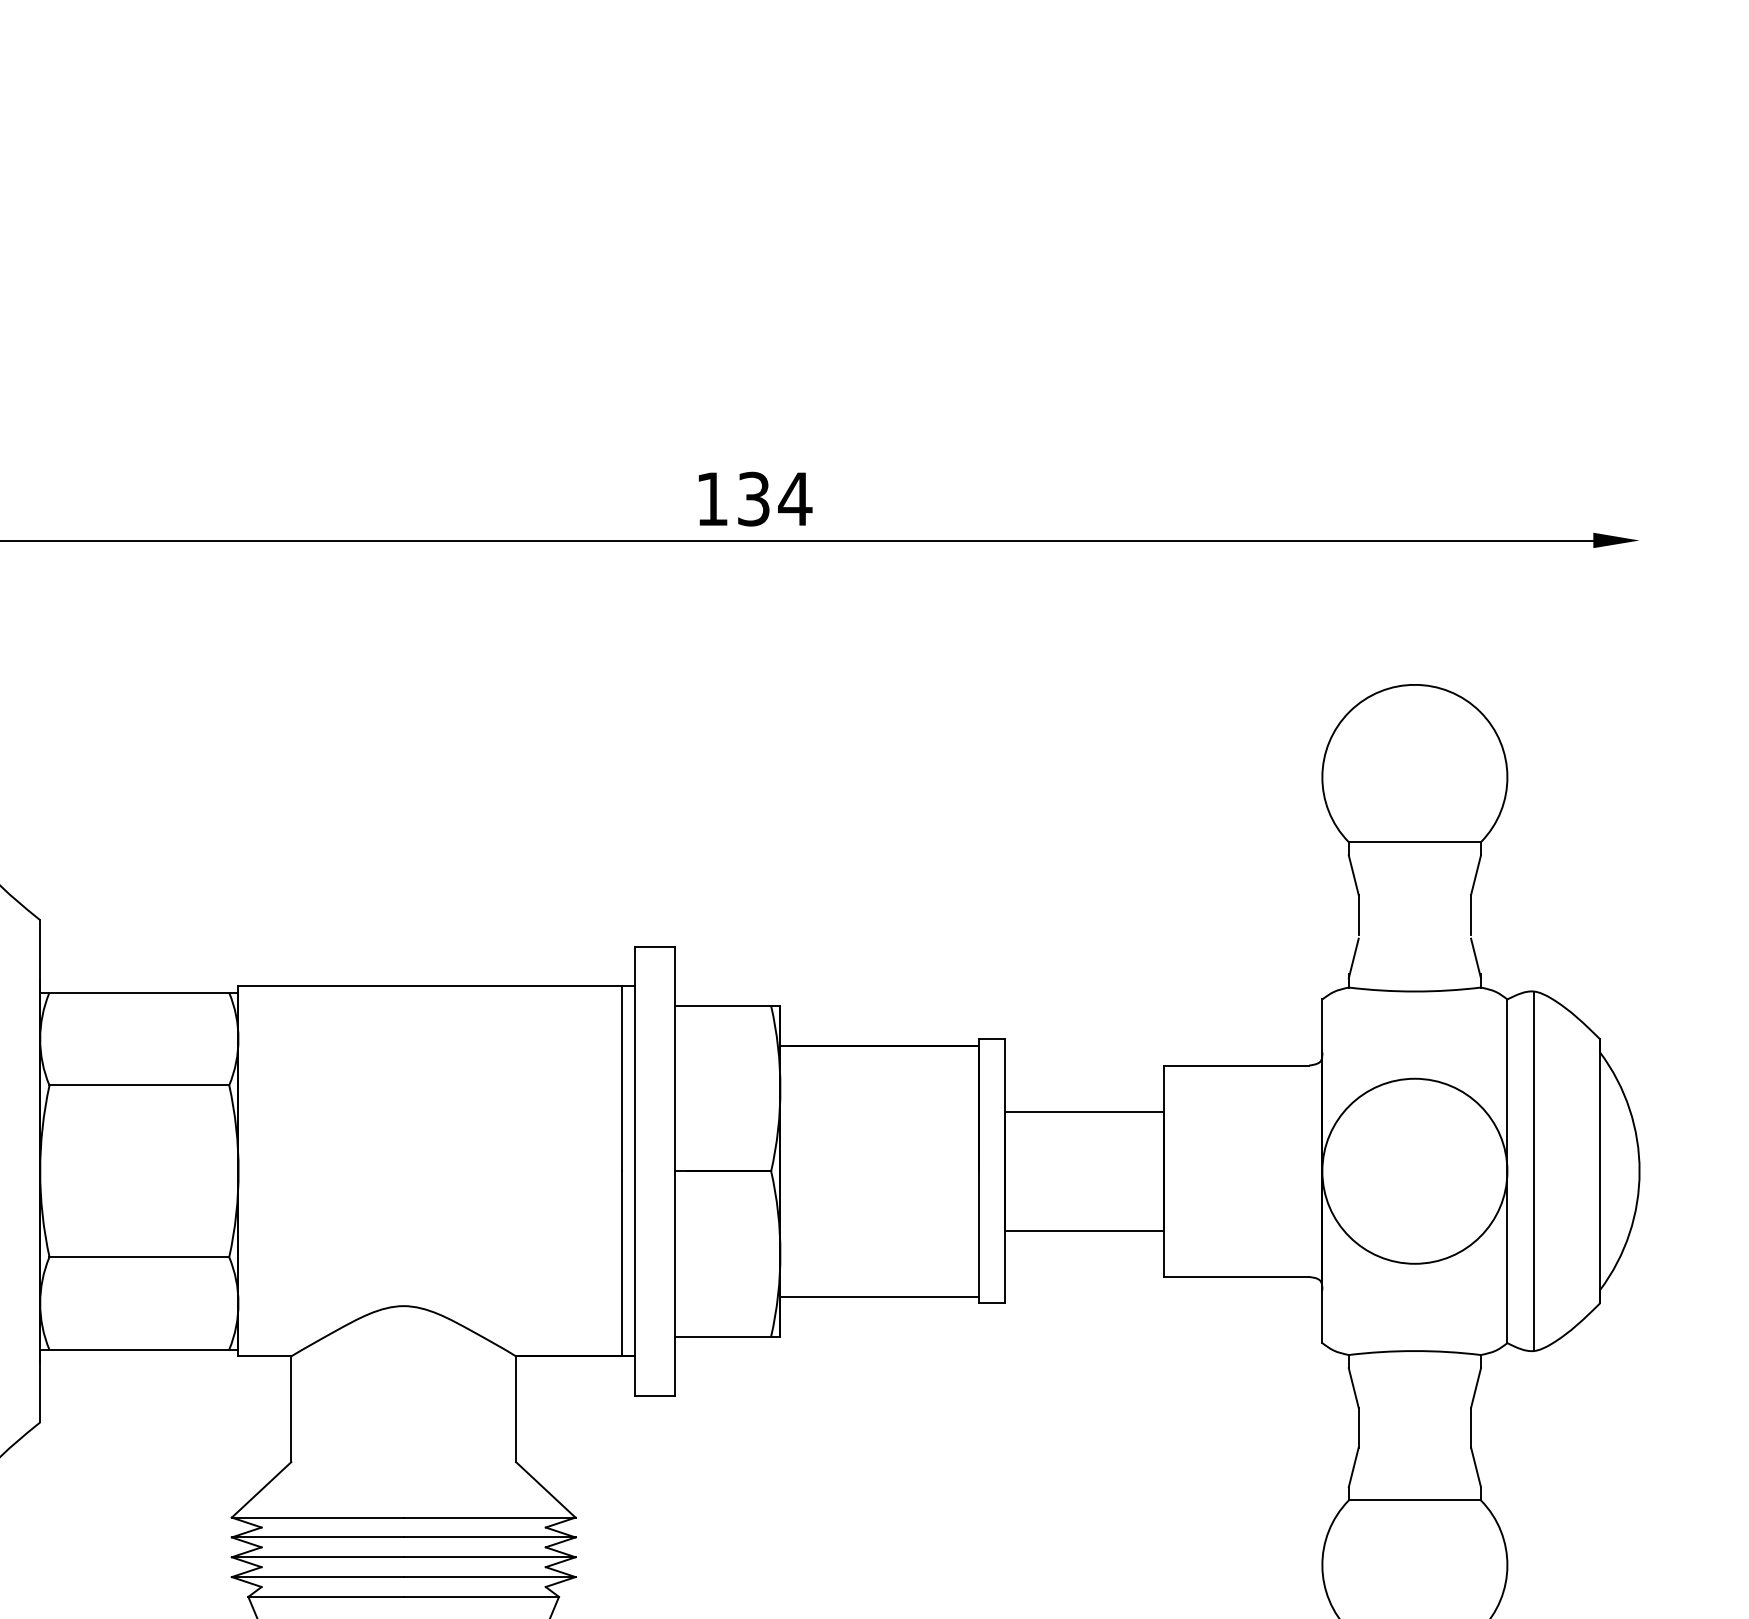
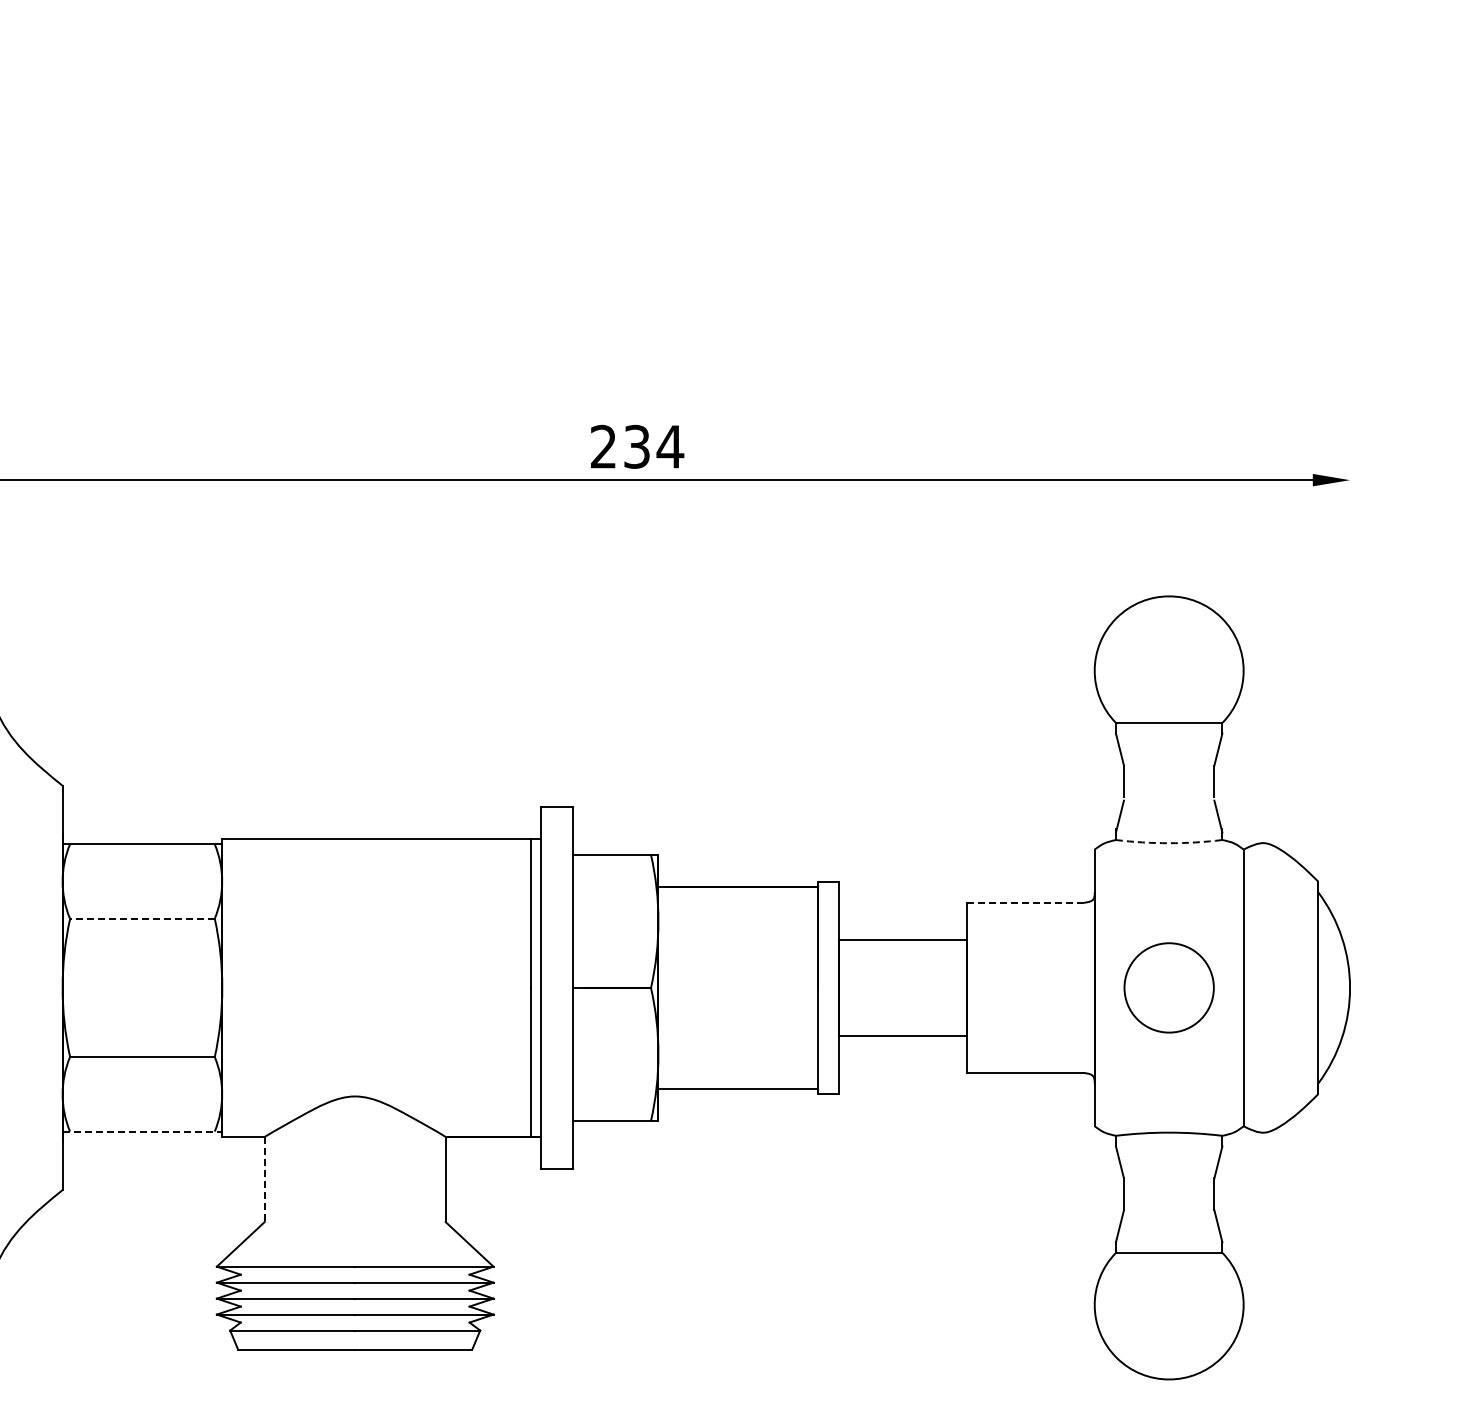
text: (712, 498) -> (603, 446), 134 -> 234
arc: (1415, 991) -> (1169, 843), solid -> dashed
line: (1236, 1065) -> (1025, 902), solid -> dashed
line: (138, 1085) -> (141, 918), solid -> dashed
circle: (1414, 1170) -> (1168, 987), size x0.6
line: (1533, 1170) -> (1264, 987), removed
line: (139, 1349) -> (142, 1131), solid -> dashed
line: (291, 1409) -> (264, 1179), solid -> dashed

